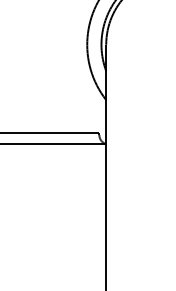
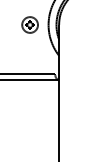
part: (52, 43) -> (29, 24), added

